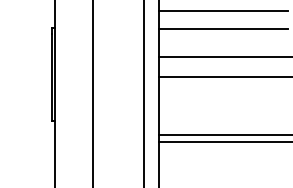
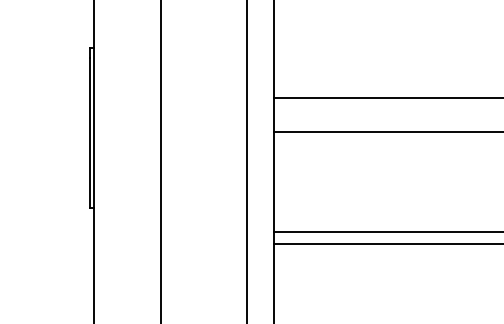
line: (223, 10) -> (384, 18), removed
line: (223, 28) -> (384, 49), removed

